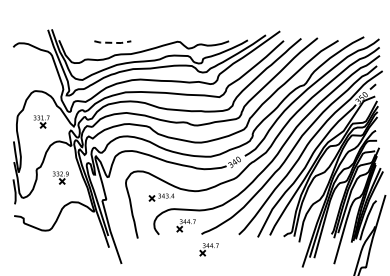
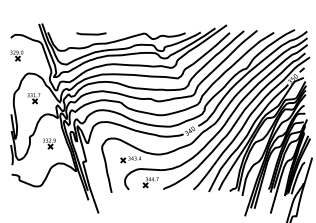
line: (113, 42) -> (92, 34), dashed -> solid
part: (20, 68) -> (16, 55), added
part: (208, 249) -> (168, 201), removed

